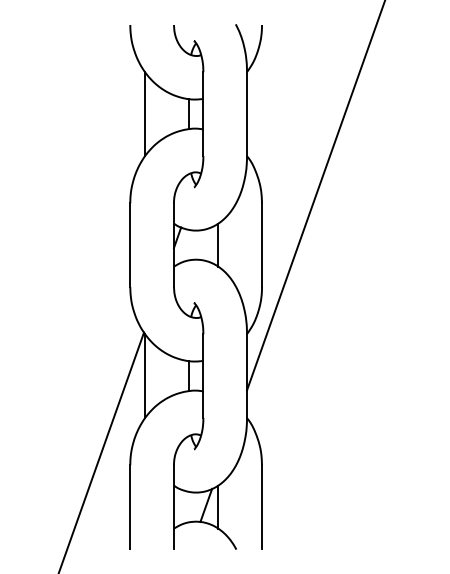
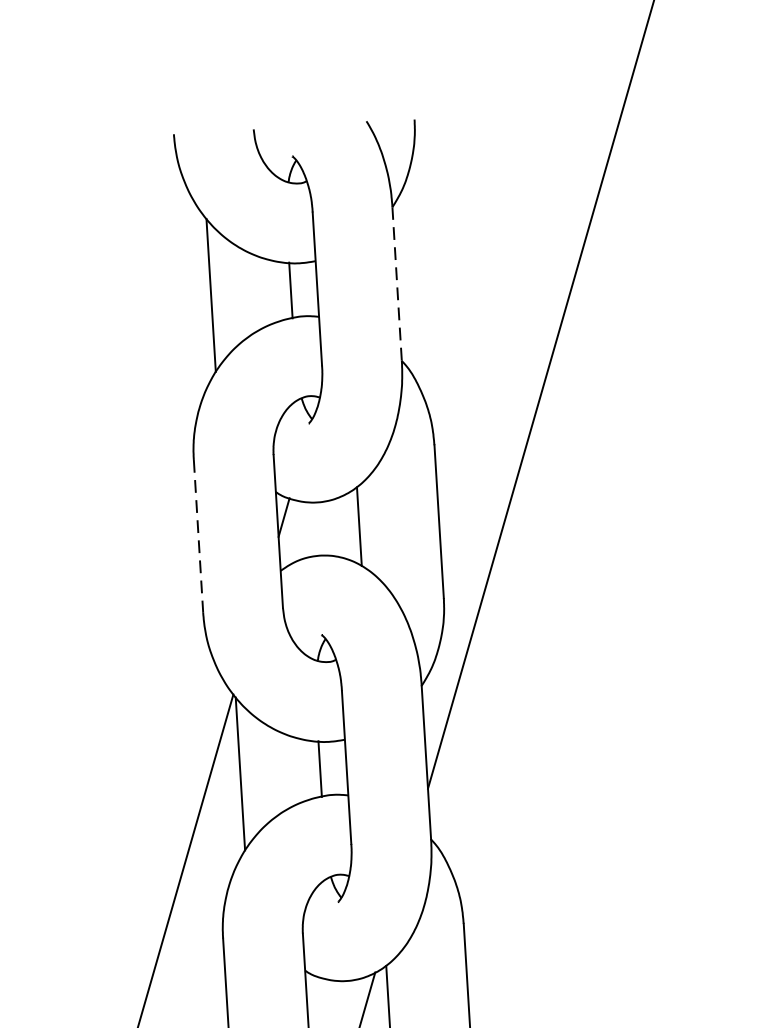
line: (247, 114) -> (398, 284), solid -> dashed
line: (130, 245) -> (198, 537), solid -> dashed

